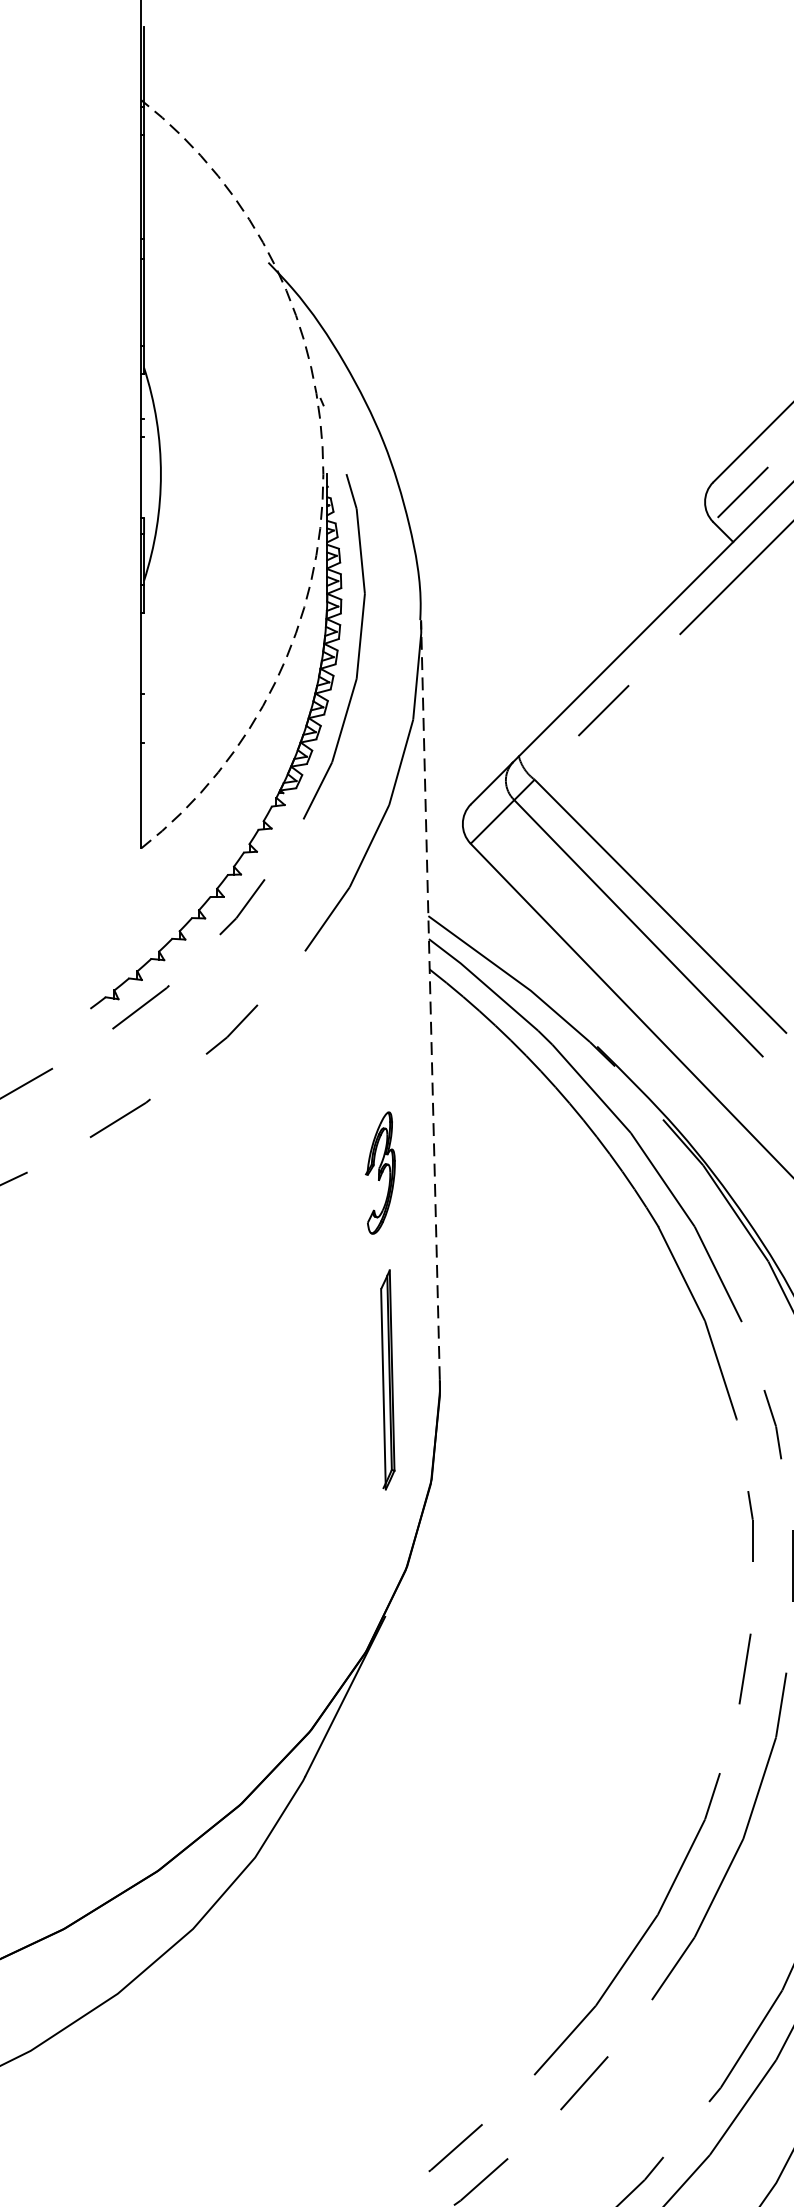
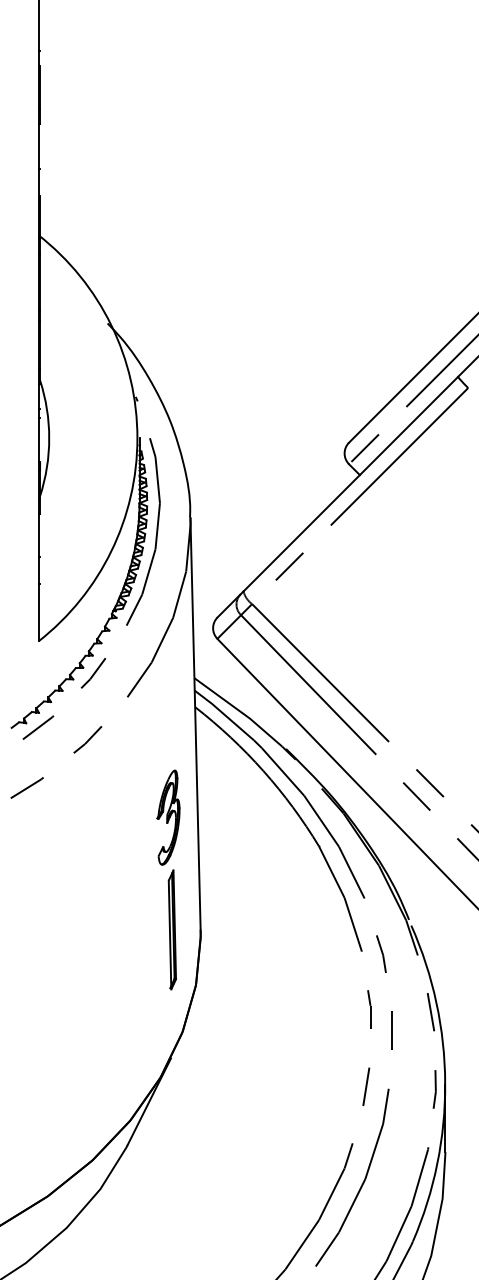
arc: (323, 474) -> (137, 438), dashed -> solid
line: (430, 999) -> (195, 723), dashed -> solid
part: (380, 1172) -> (168, 817), size x1.43

